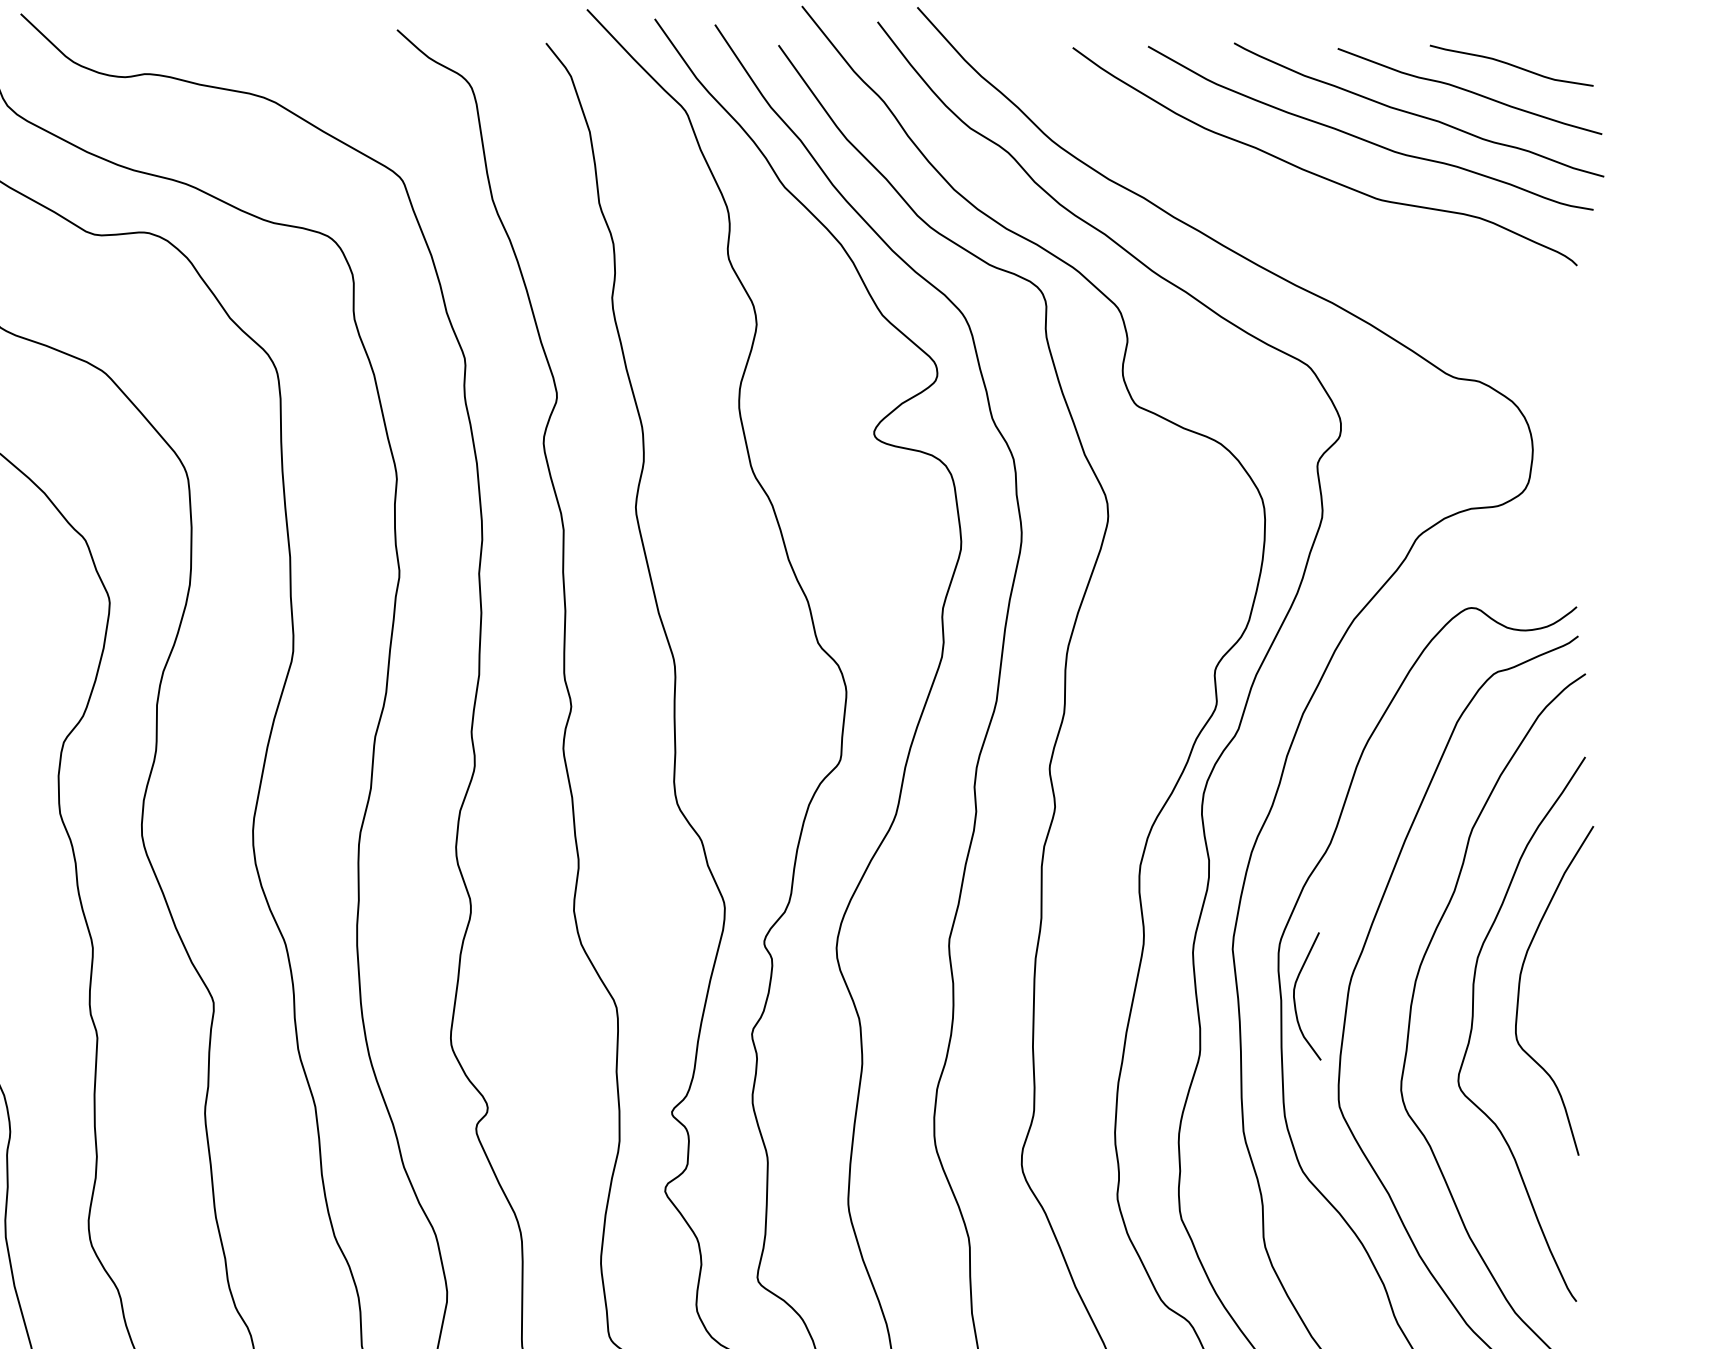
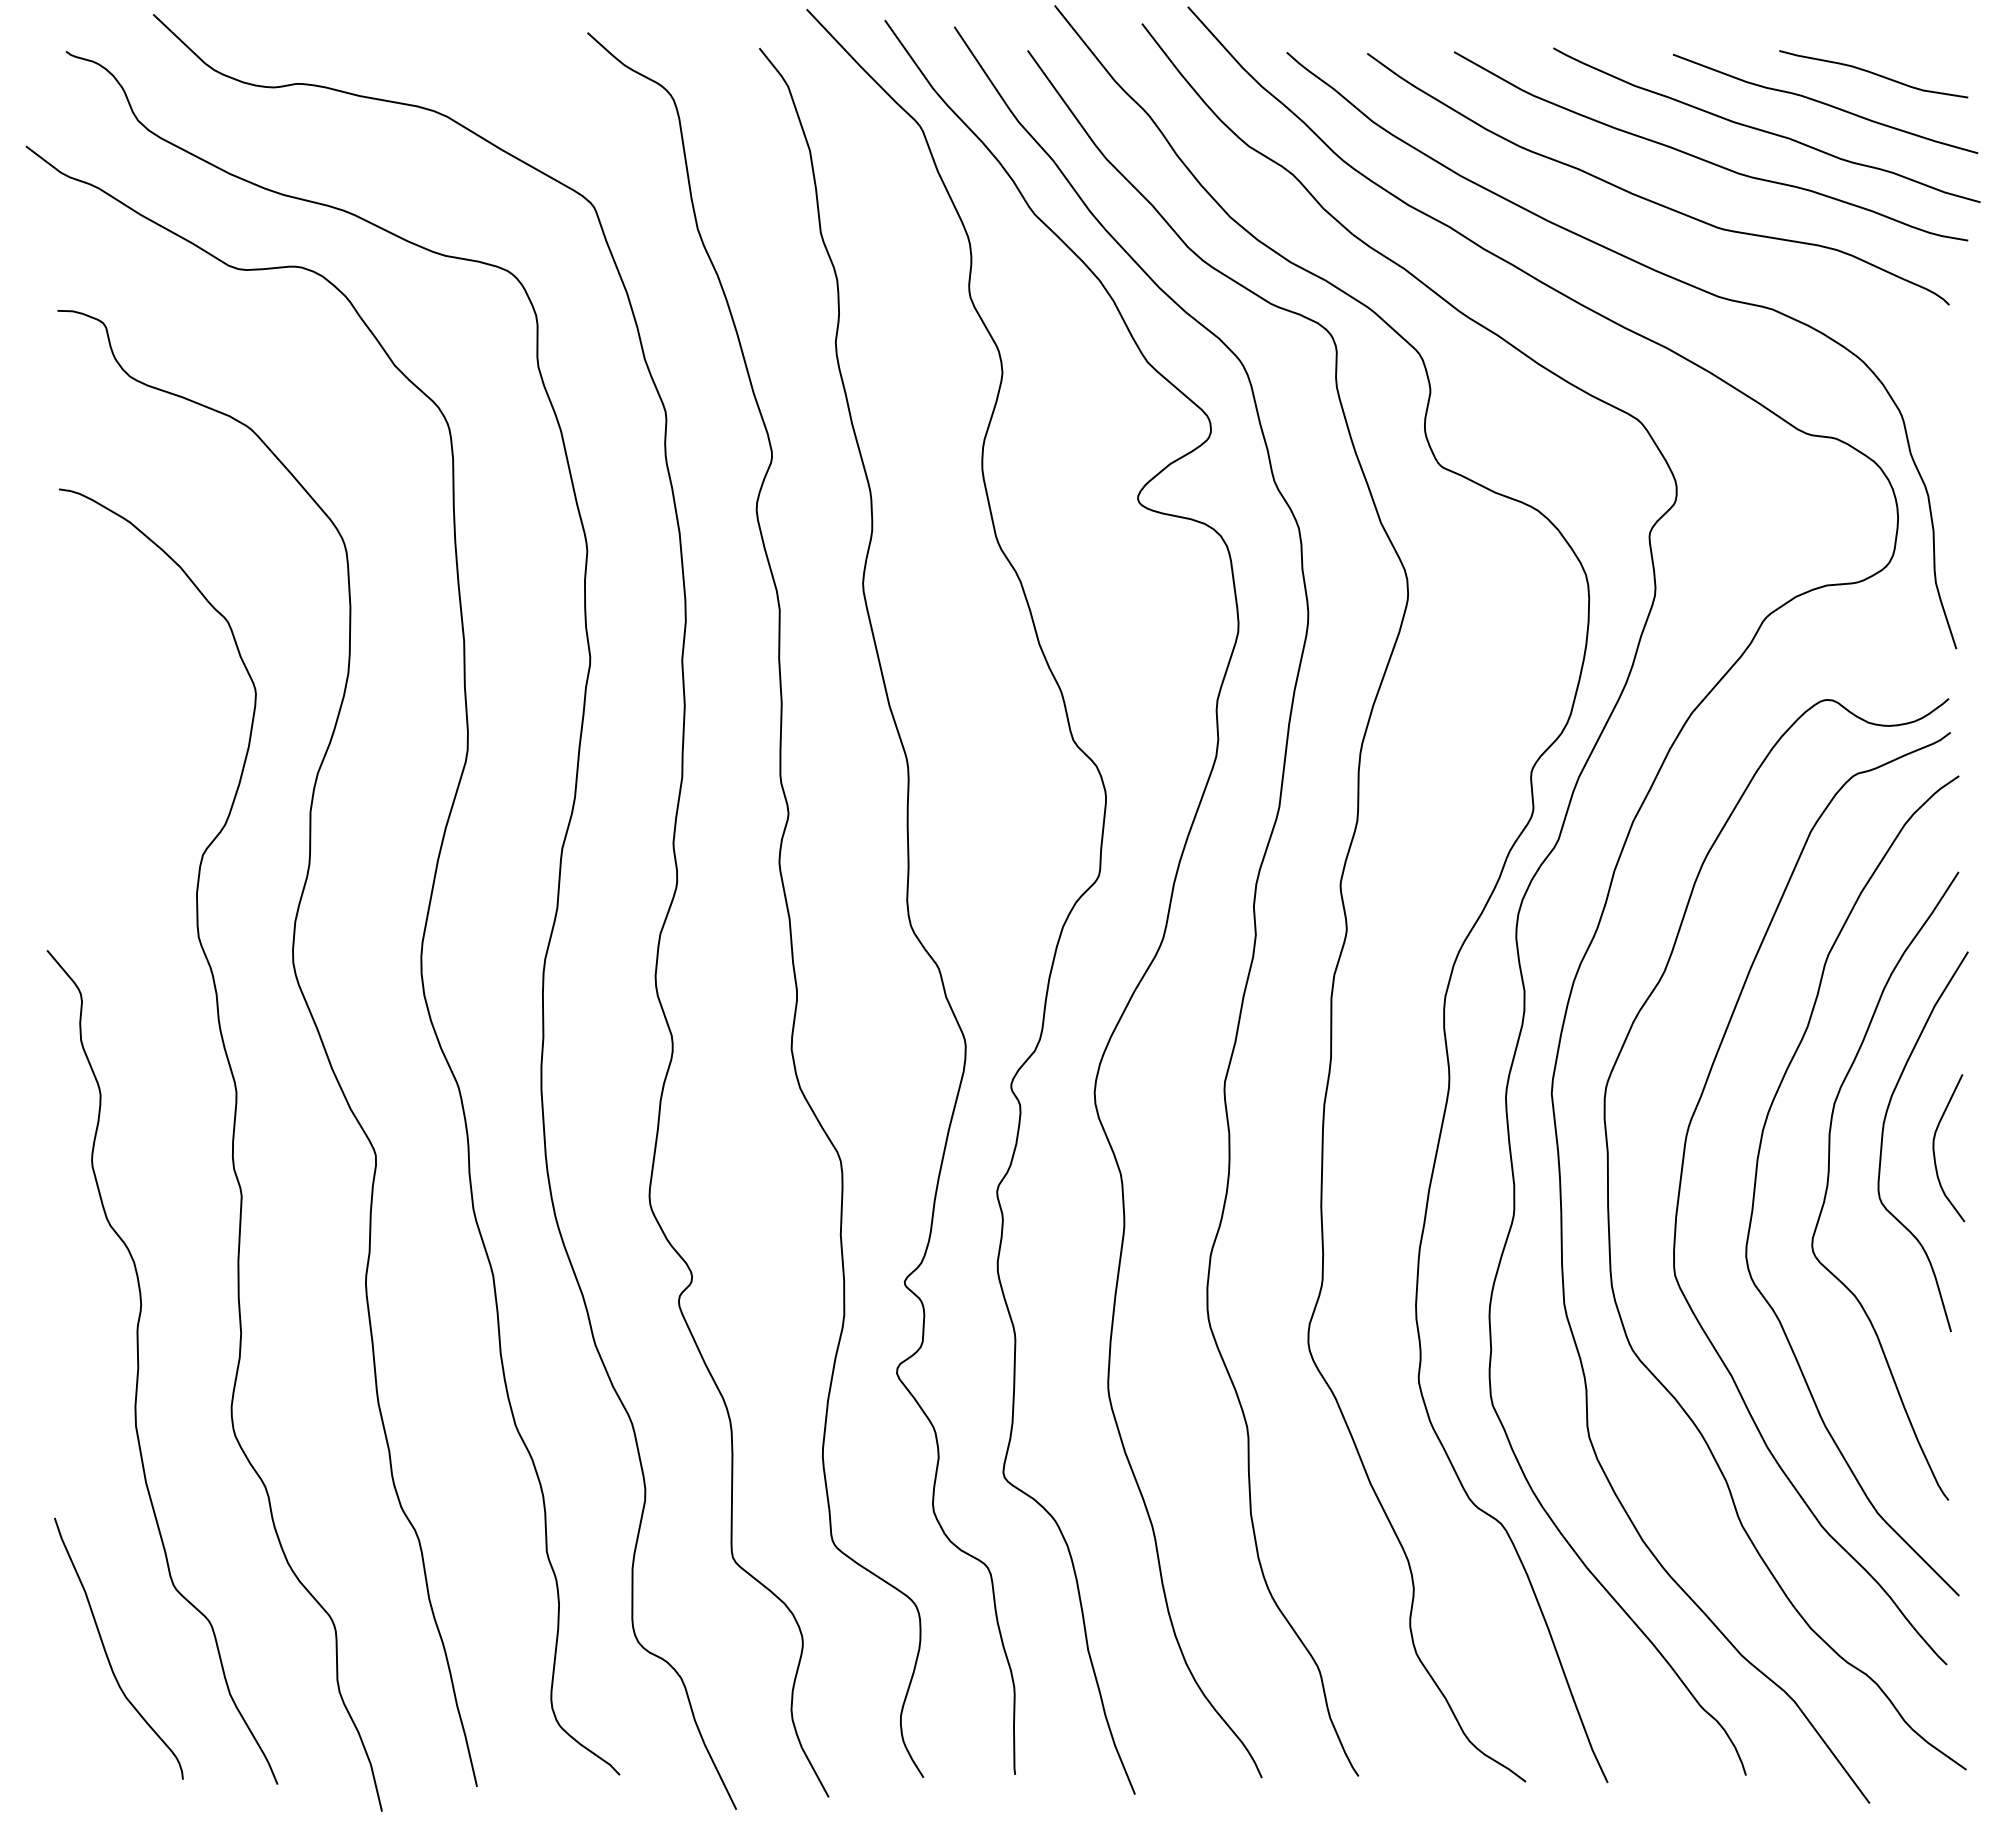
curve: (1323, 237) -> (1656, 272), added
curve: (1294, 996) -> (1934, 1148), moved

